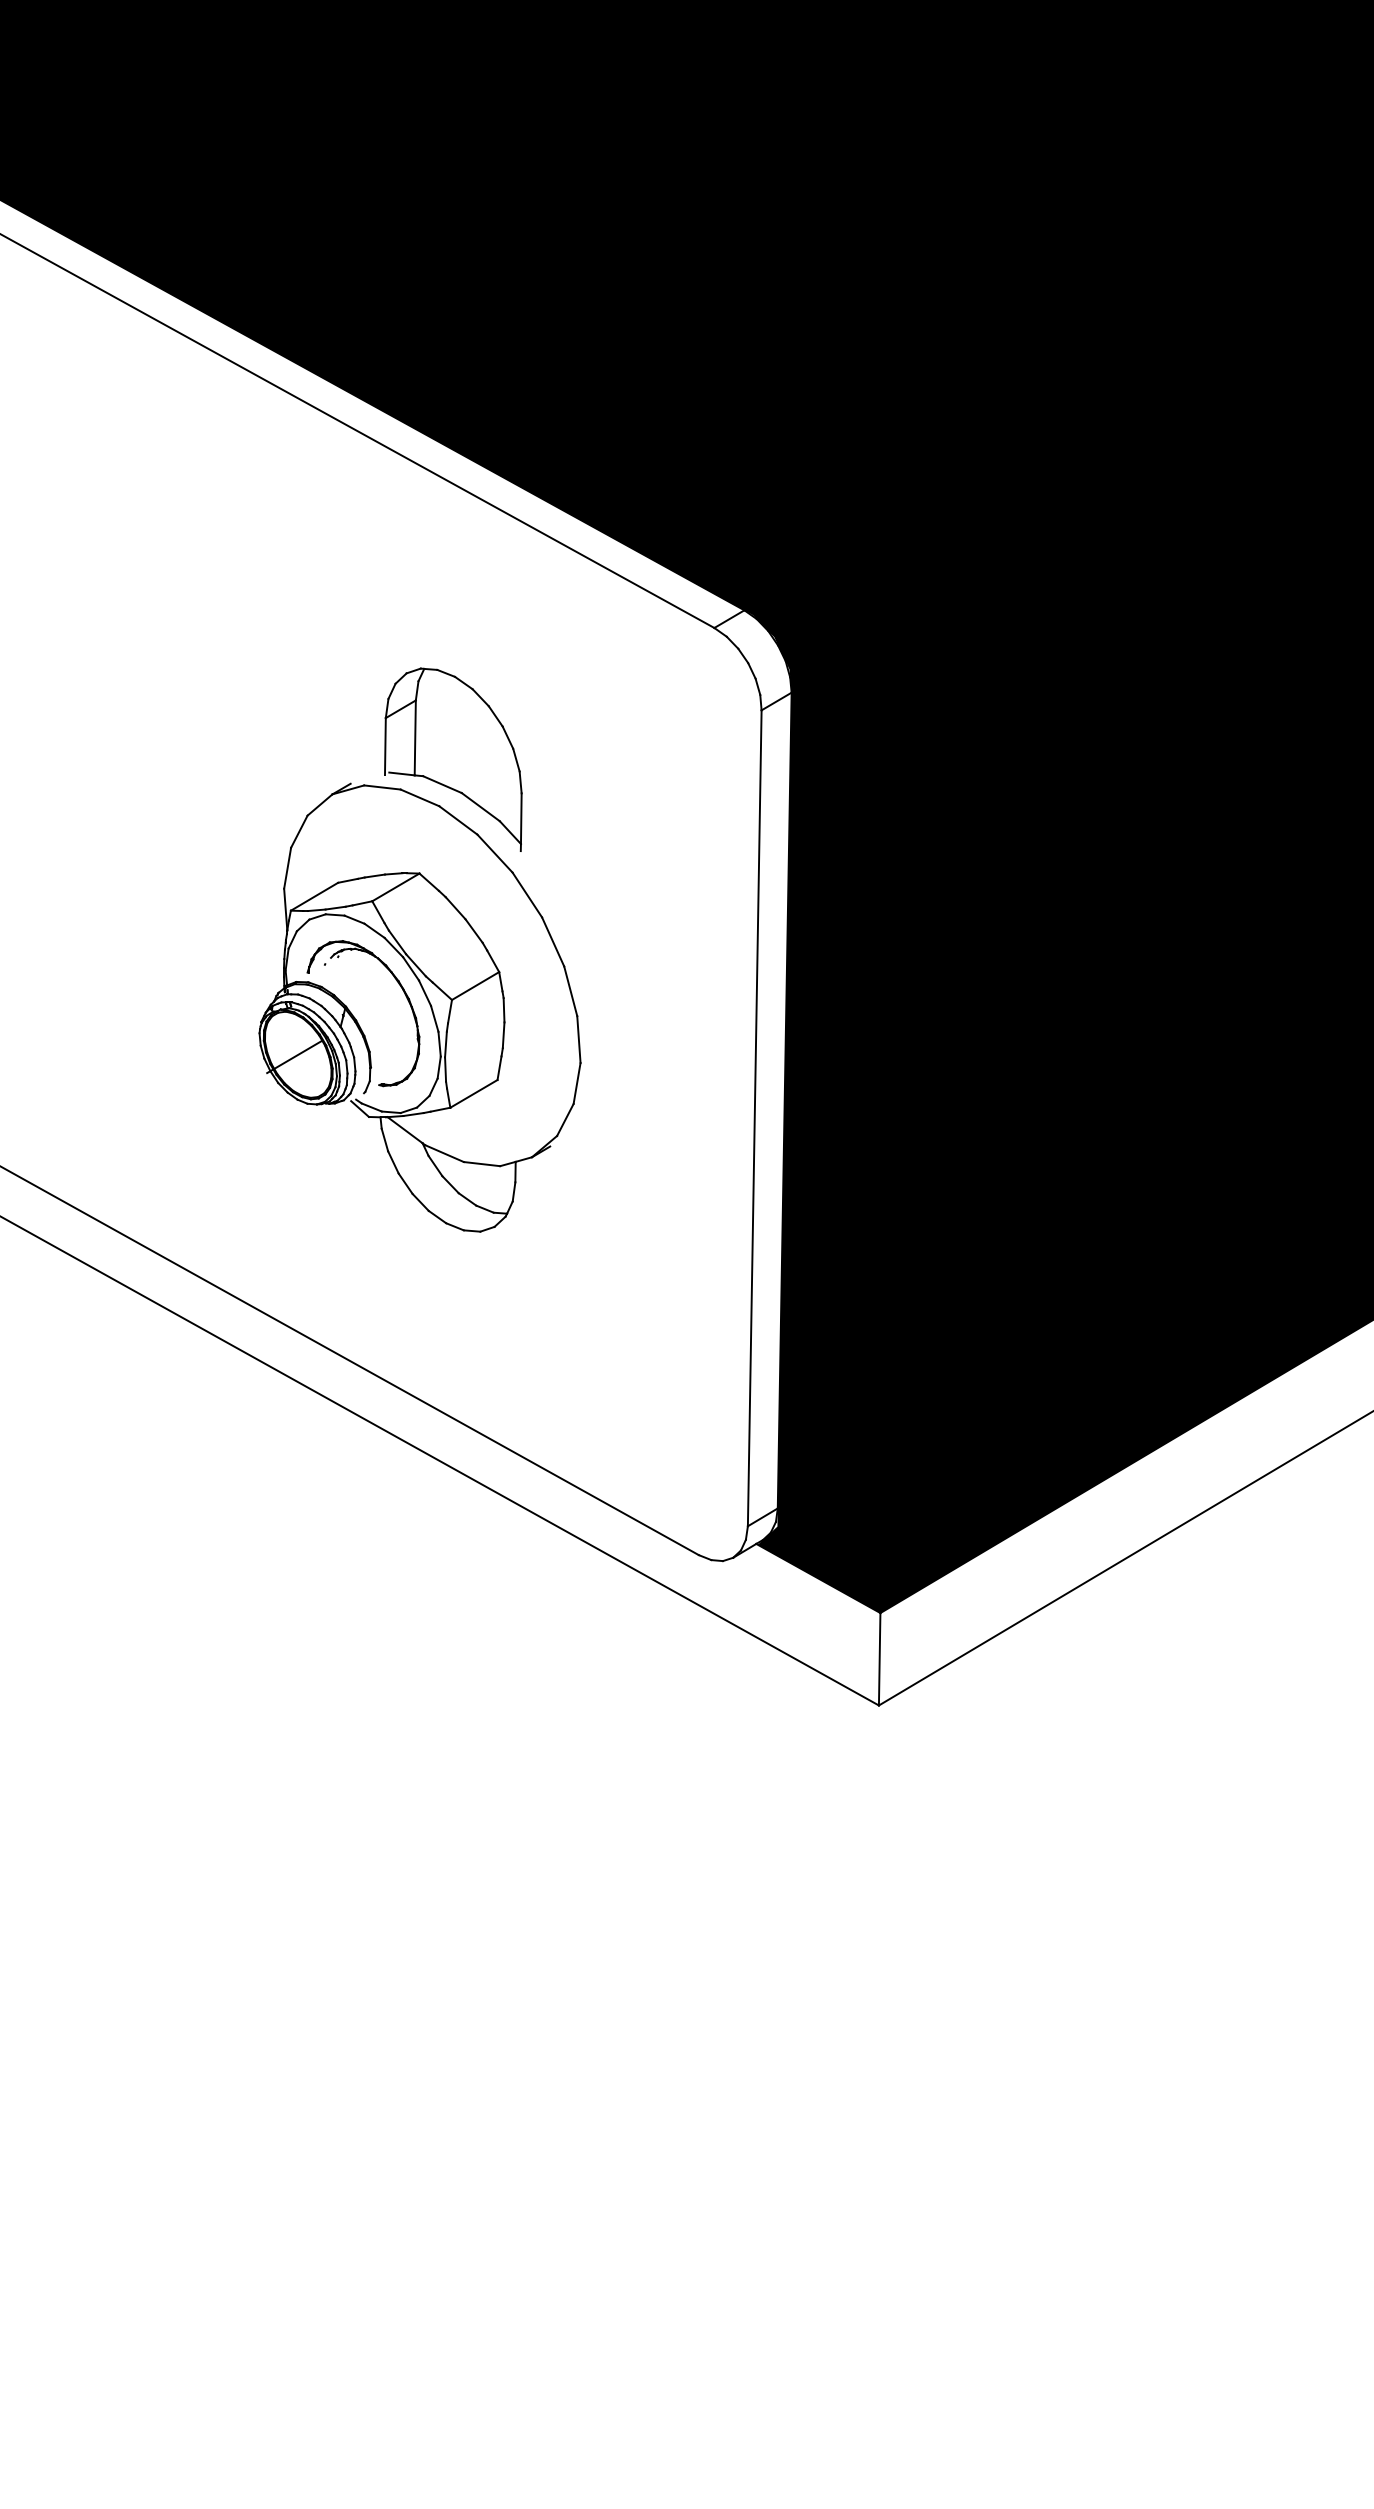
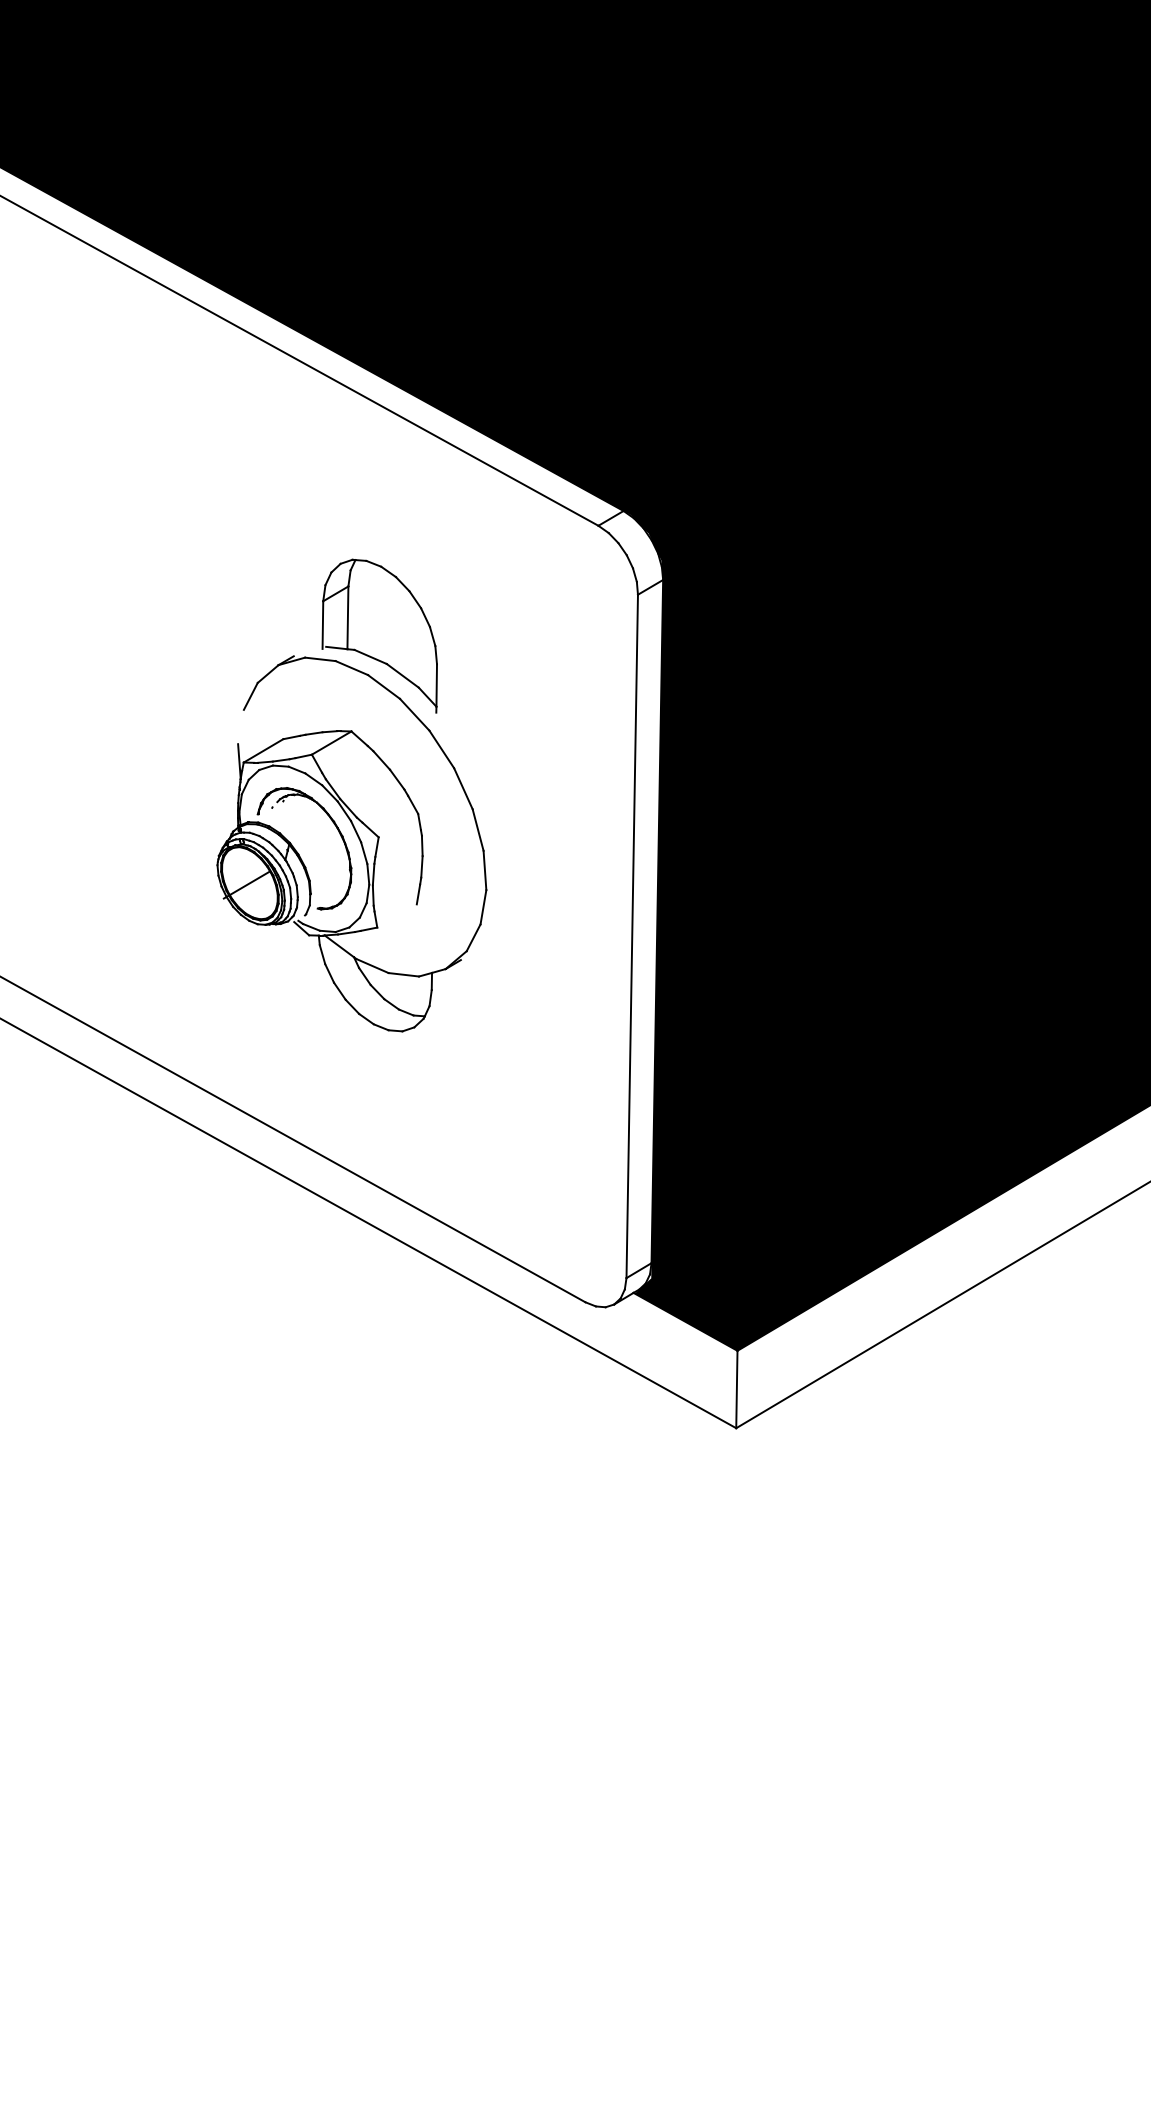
line: (287, 867) -> (240, 726), removed
line: (475, 985) -> (398, 825), removed
line: (473, 1093) -> (396, 915), removed

